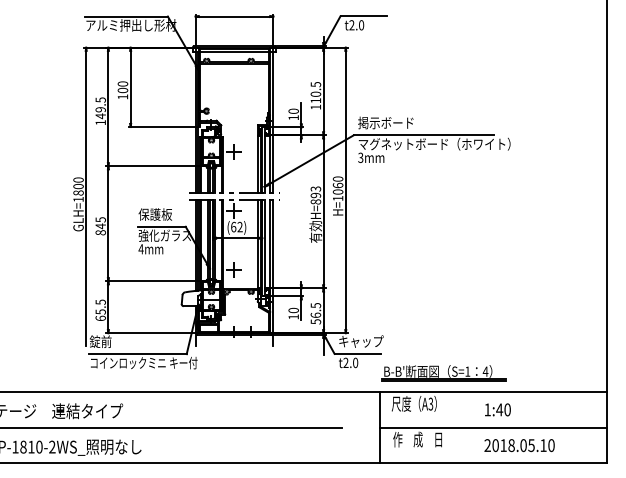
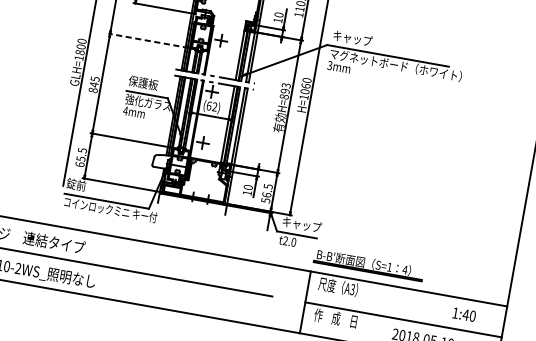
text: (385, 122) -> (356, 38), 掲示ボード -> キャップ
line: (152, 166) -> (148, 40), solid -> dashed
text: (497, 409) -> (464, 314), moved

